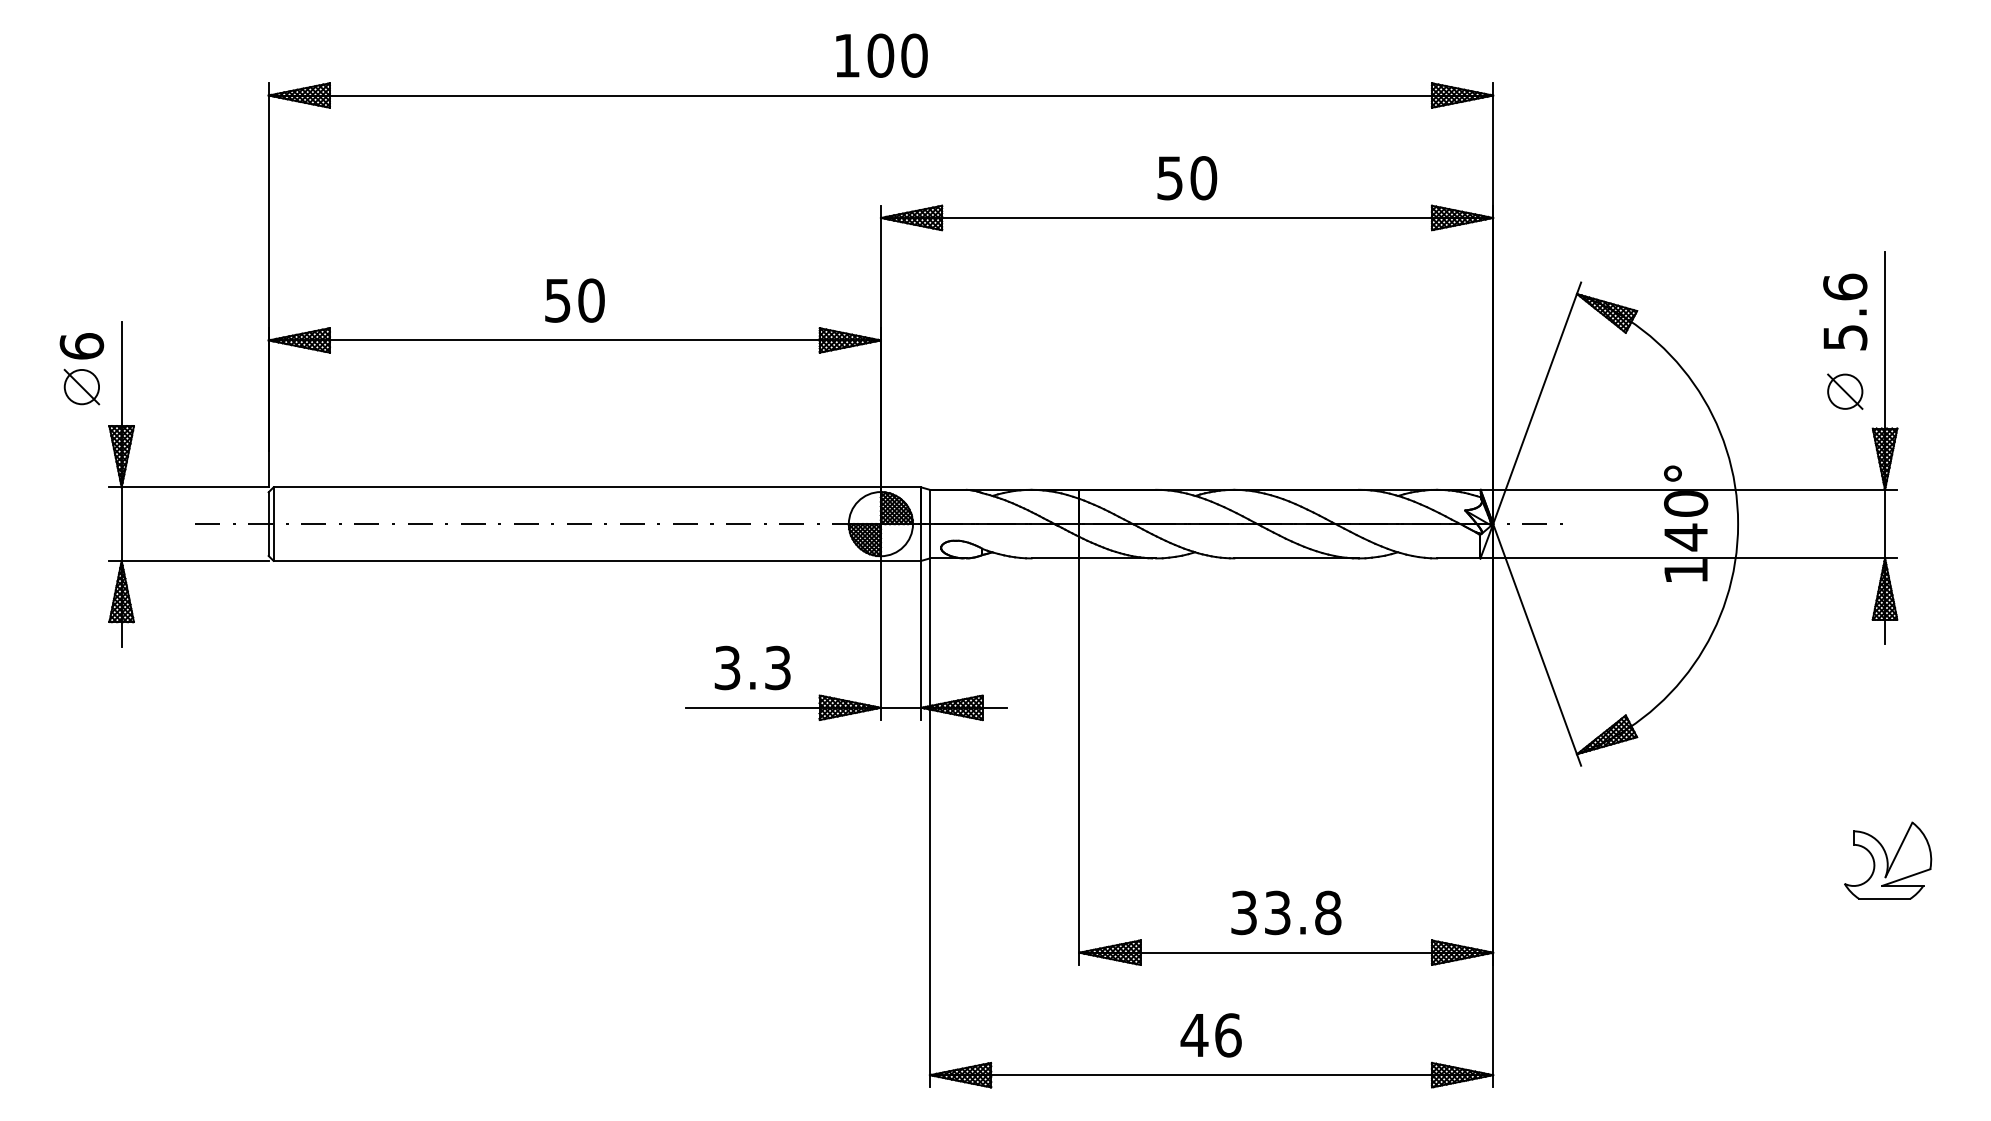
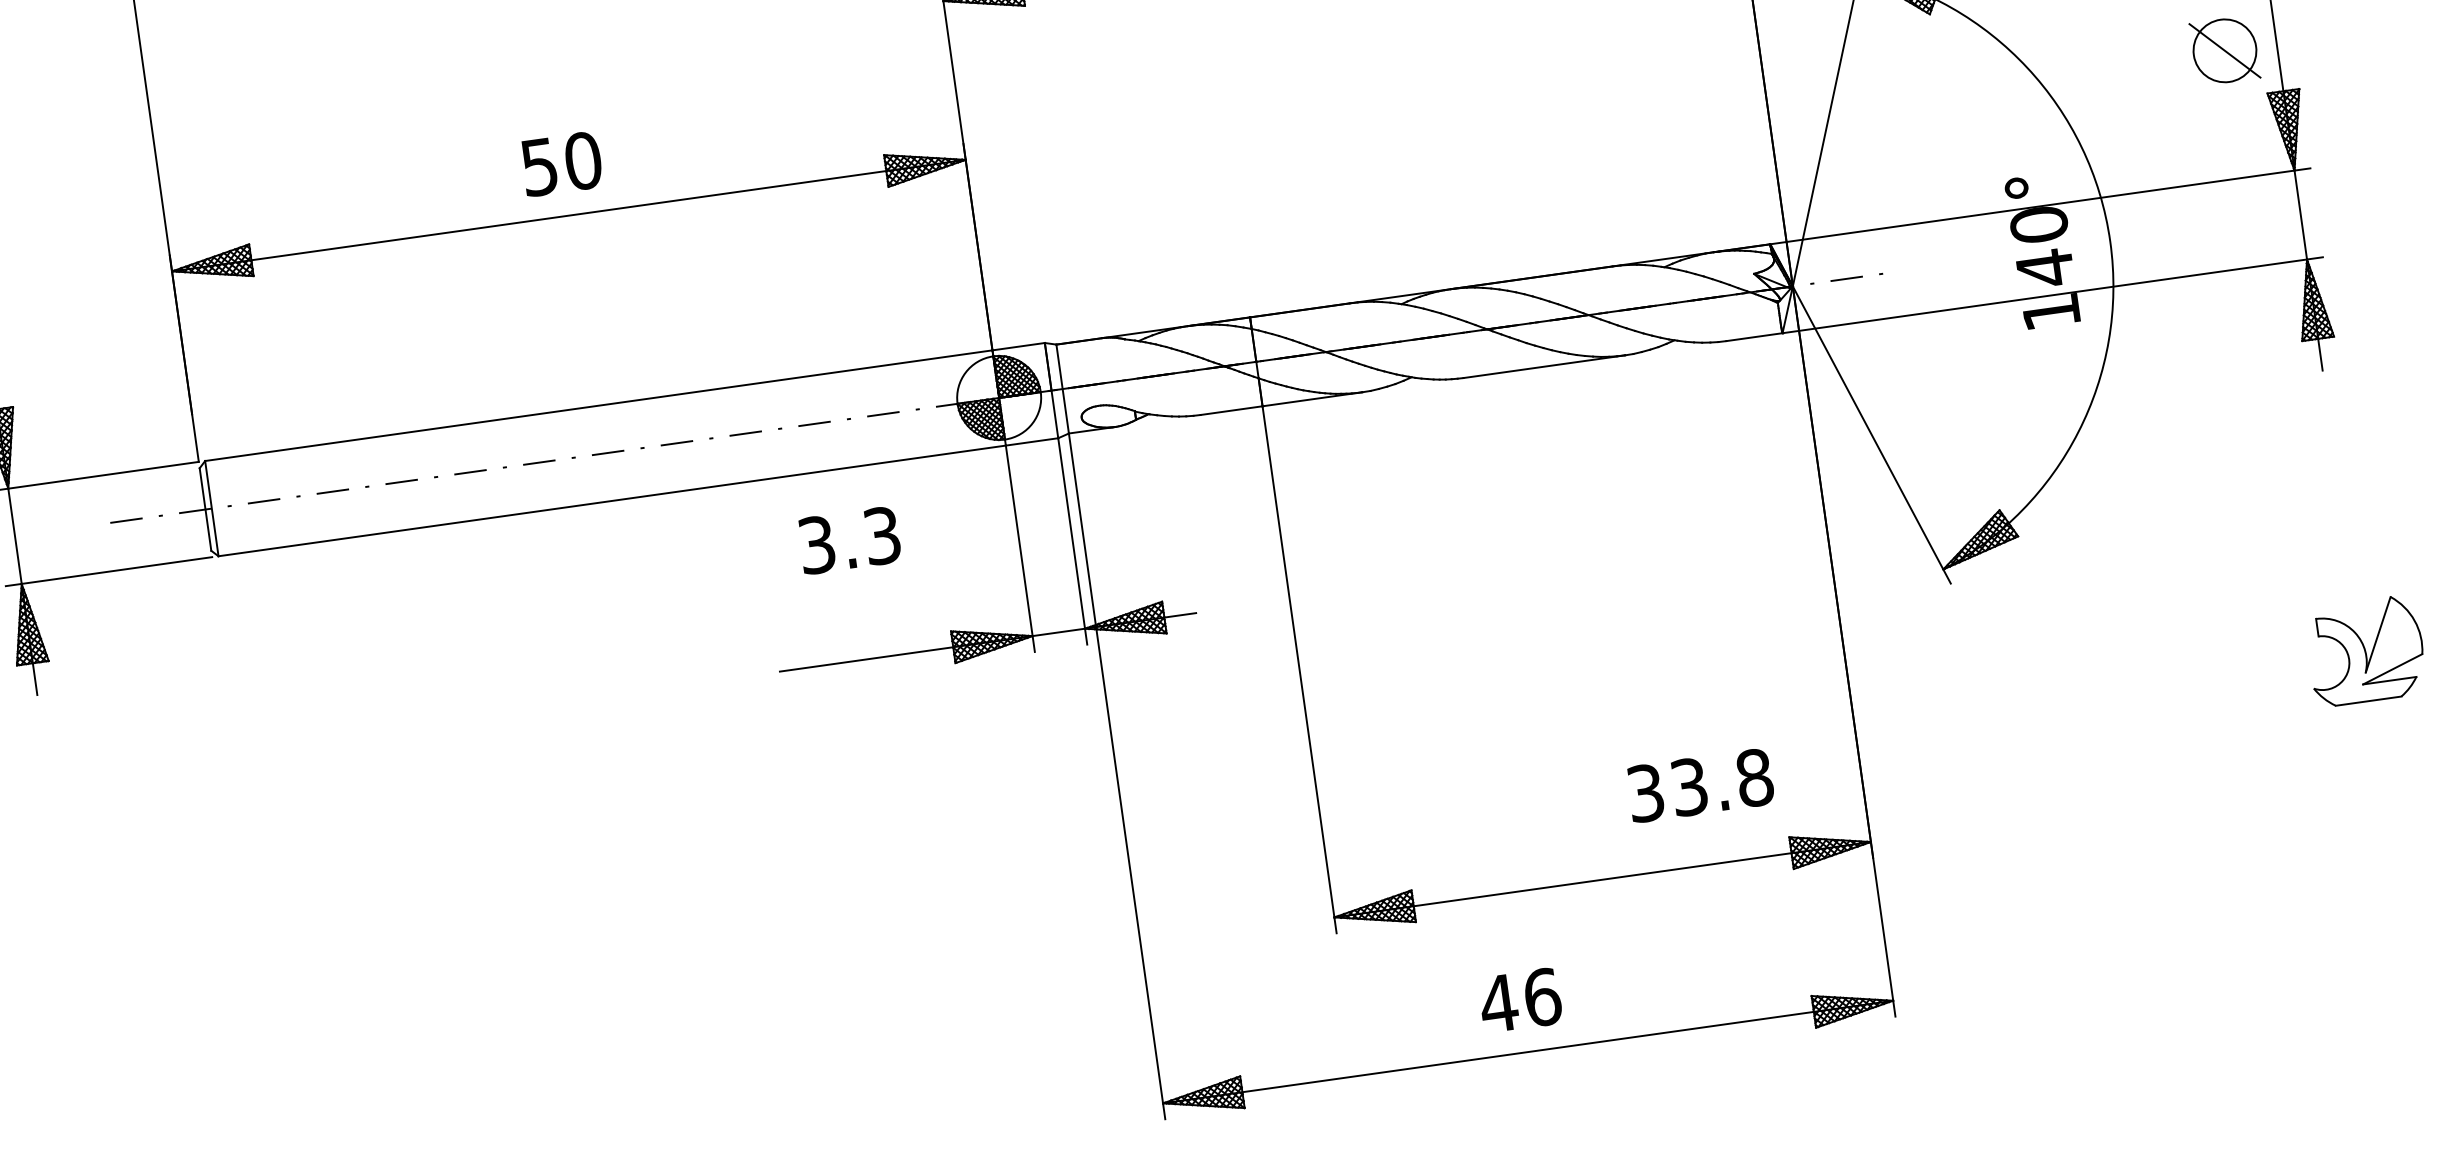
part: (1845, 391) -> (2225, 50), size x1.4
text: (752, 667) -> (849, 539), moved
text: (1286, 912) -> (1700, 784), moved

